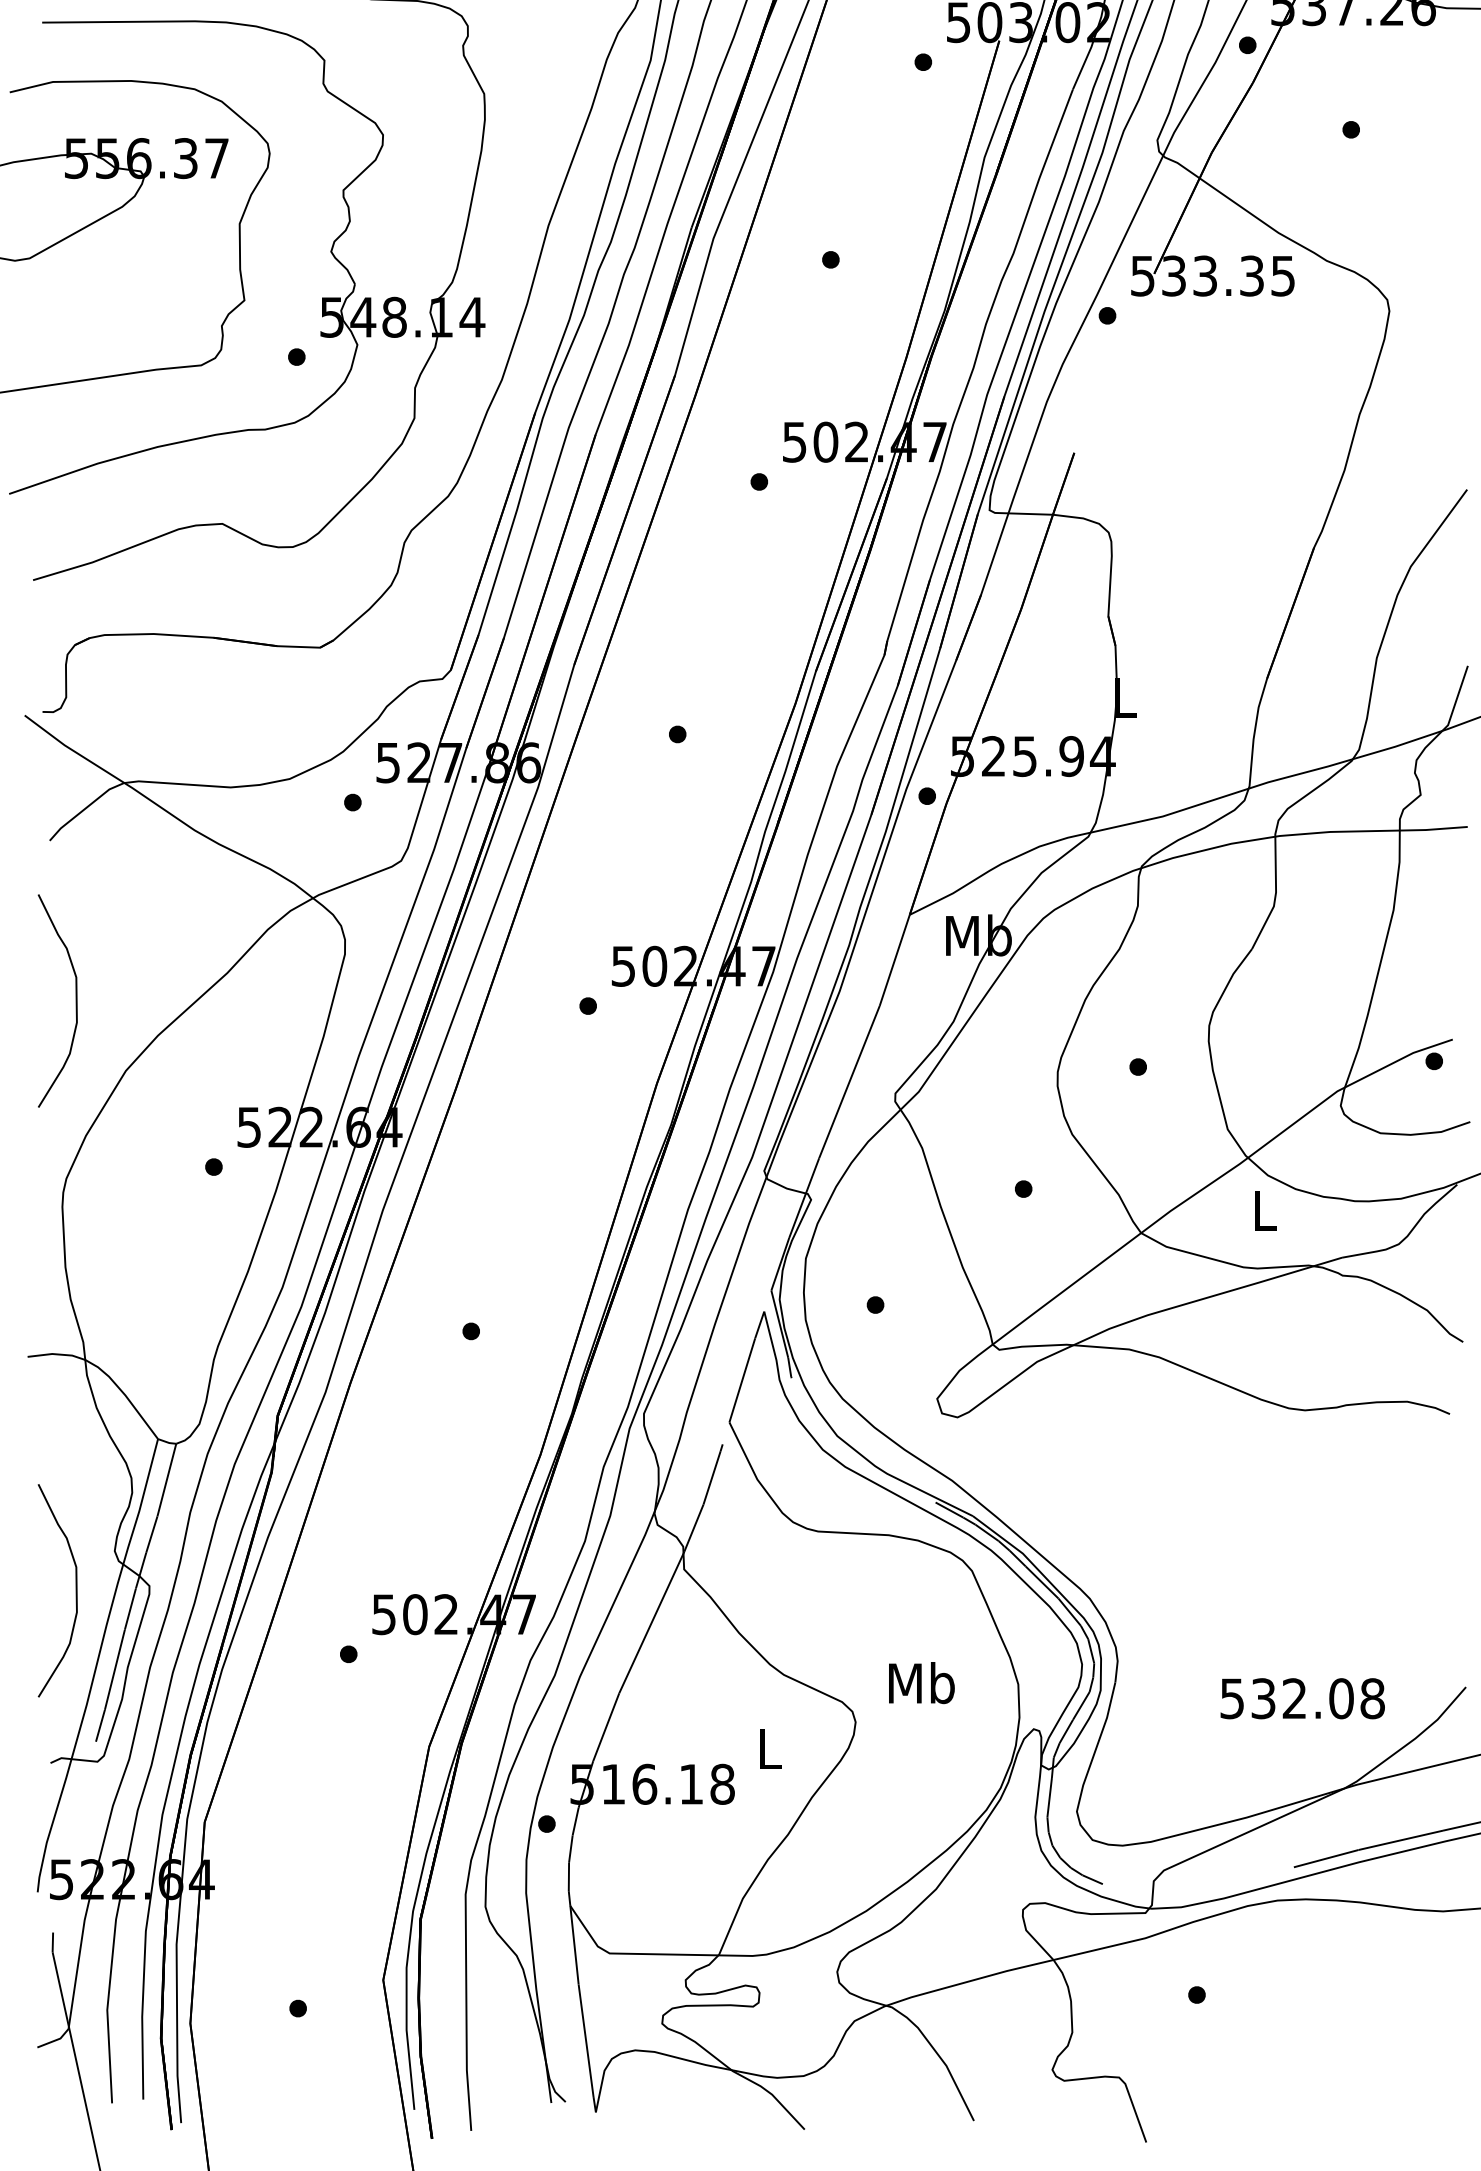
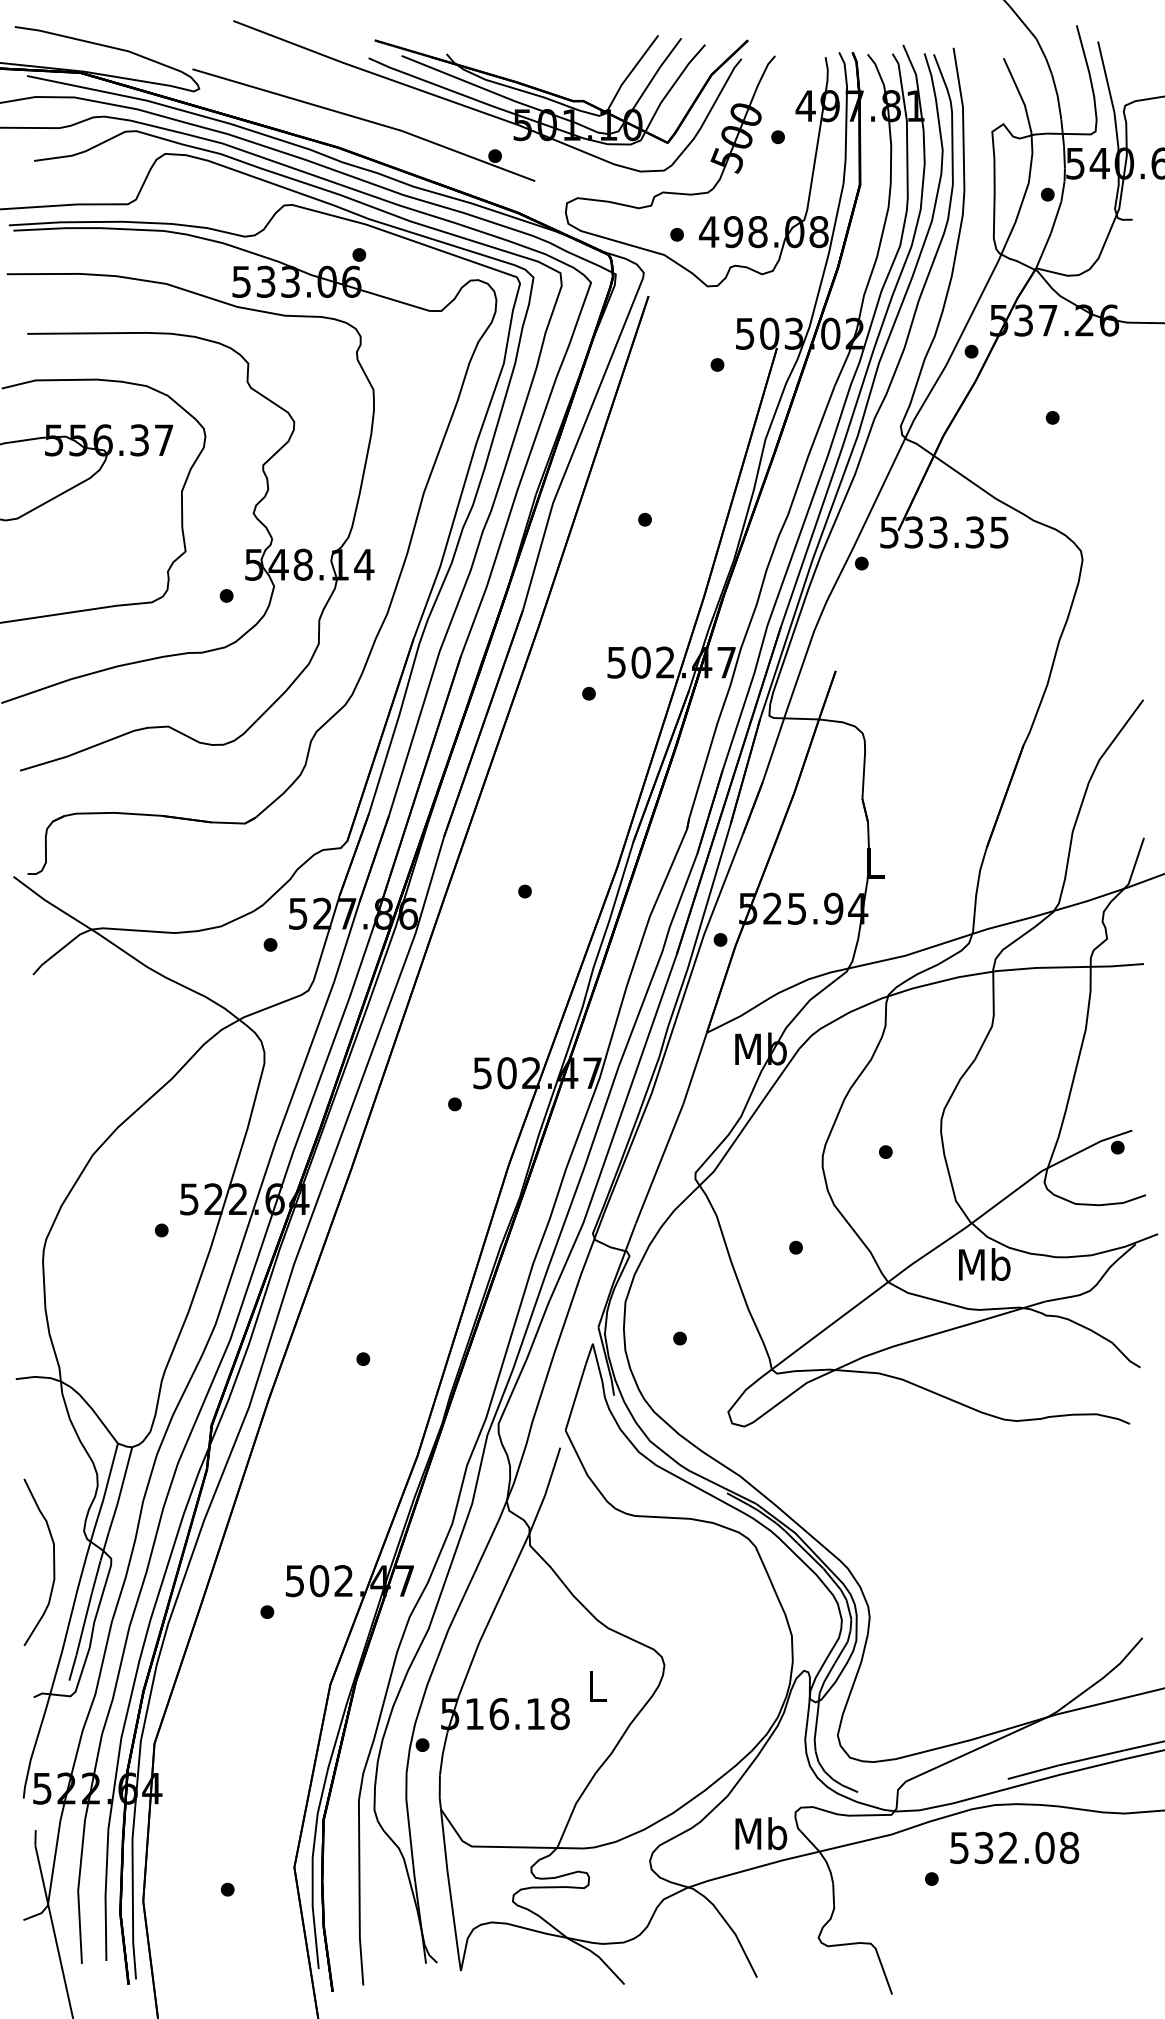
curve: (75, 999) -> (53, 1099), removed
text: (1264, 1210) -> (984, 1264), L -> Mb
text: (922, 1682) -> (761, 1833), moved
text: (1302, 1698) -> (1014, 1847), moved

